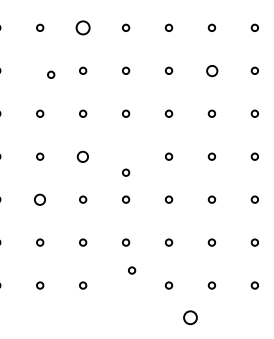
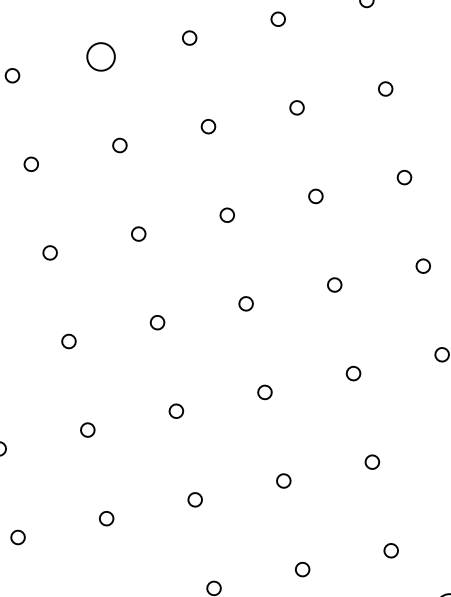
circle: (211, 70) -> (384, 88), size x0.62
circle: (51, 74) -> (31, 163), moved
circle: (83, 156) -> (158, 322), size x0.62
circle: (126, 172) -> (246, 303), moved
circle: (40, 199) -> (88, 429), size x0.62
circle: (132, 270) -> (303, 569), moved

